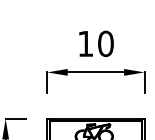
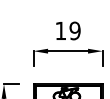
text: (104, 43) -> (74, 30), 10 -> 19

